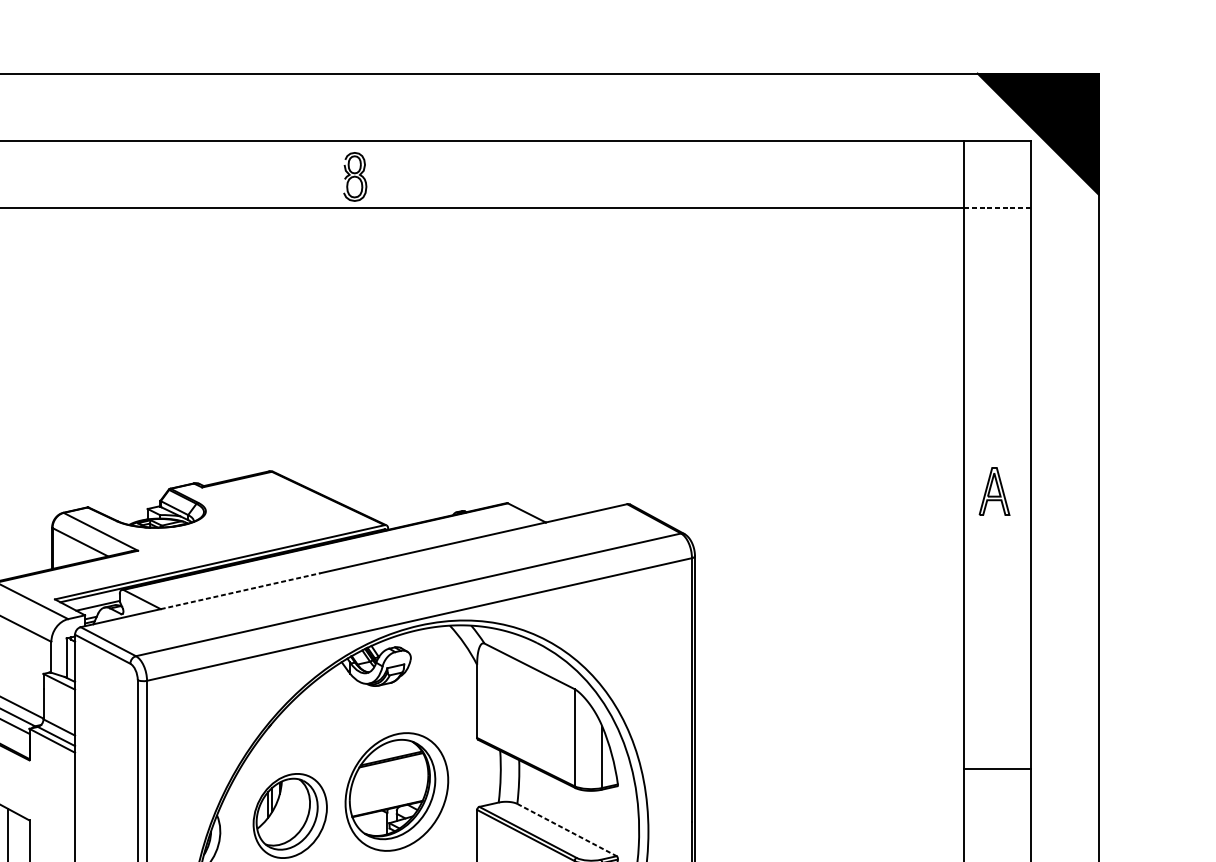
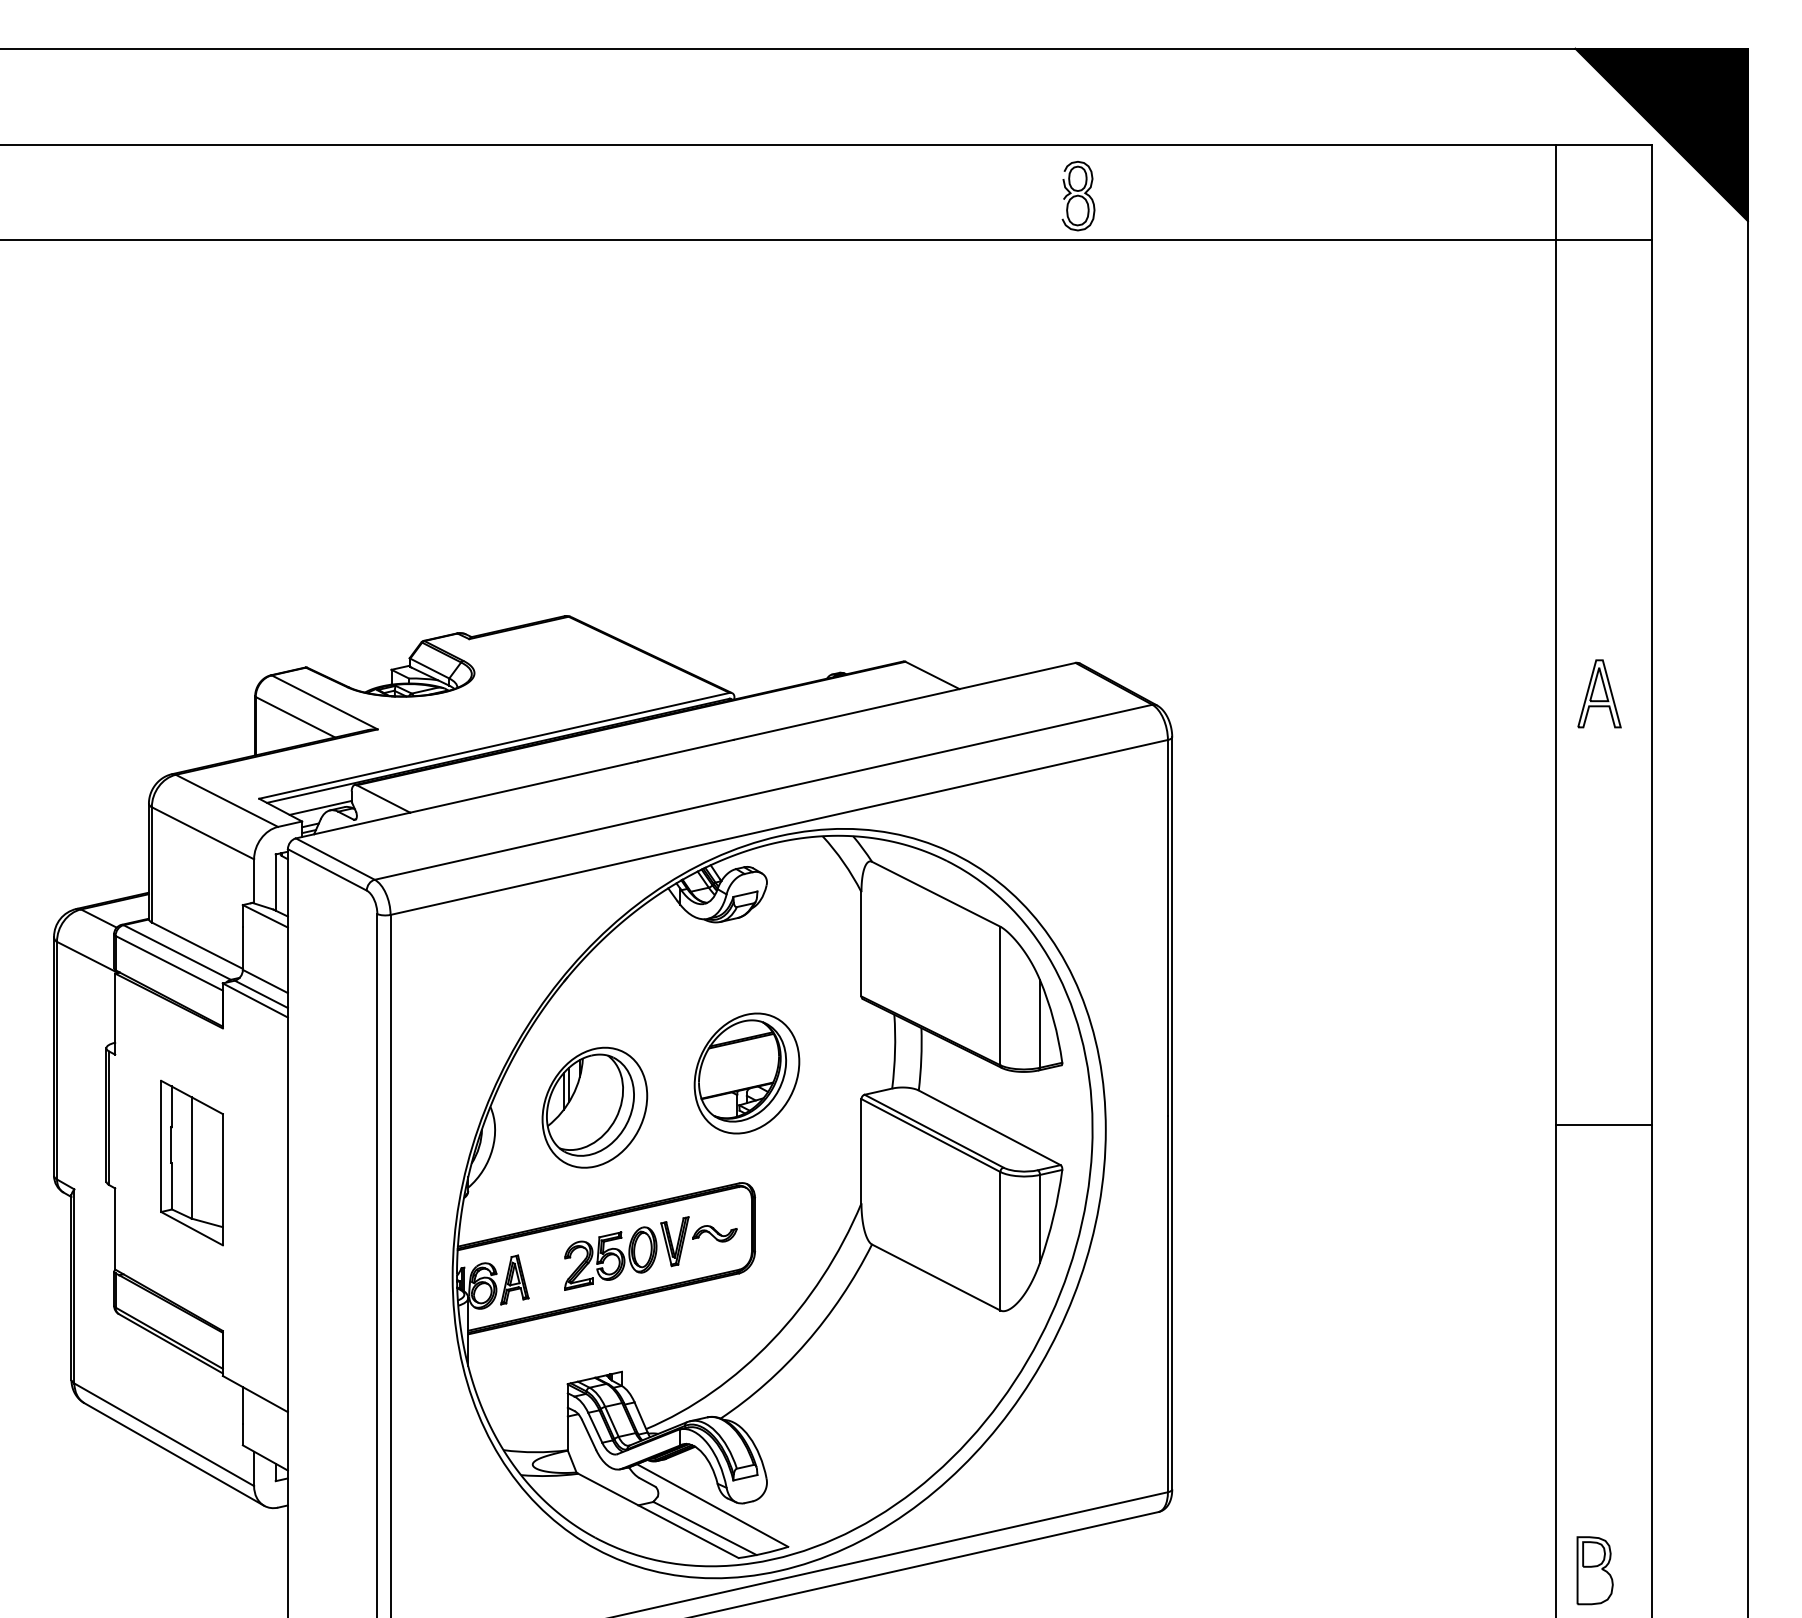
part: (355, 177) -> (1078, 196), moved
line: (998, 208) -> (1604, 240), dashed -> solid
part: (994, 491) -> (1599, 693), moved
line: (240, 591) -> (523, 787), dashed -> solid
line: (998, 768) -> (1604, 1125), moved
part: (396, 791) -> (746, 1073), size x0.71
line: (567, 830) -> (990, 1128), dashed -> solid

